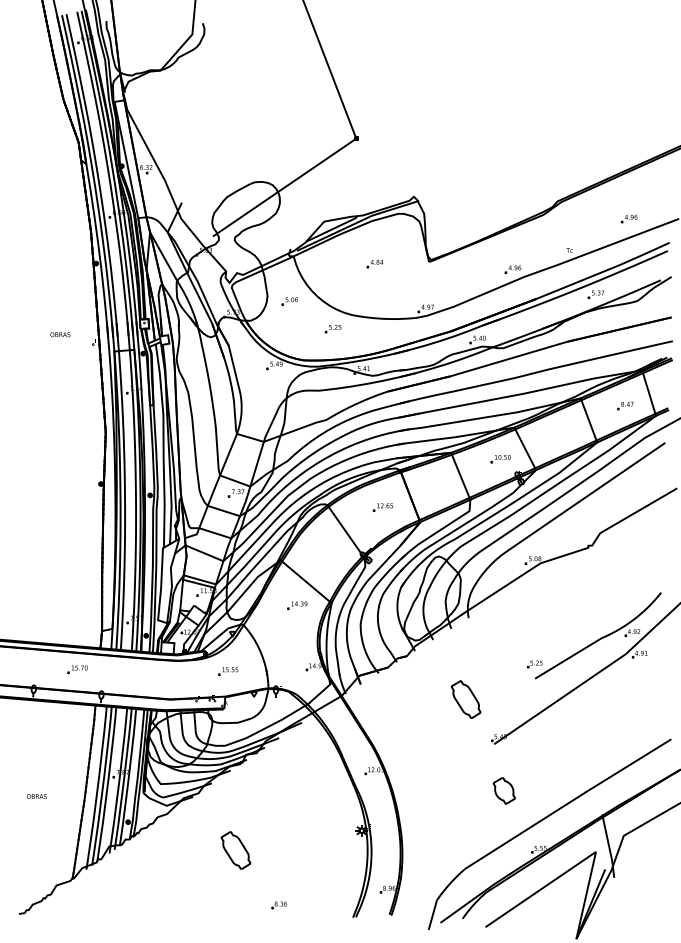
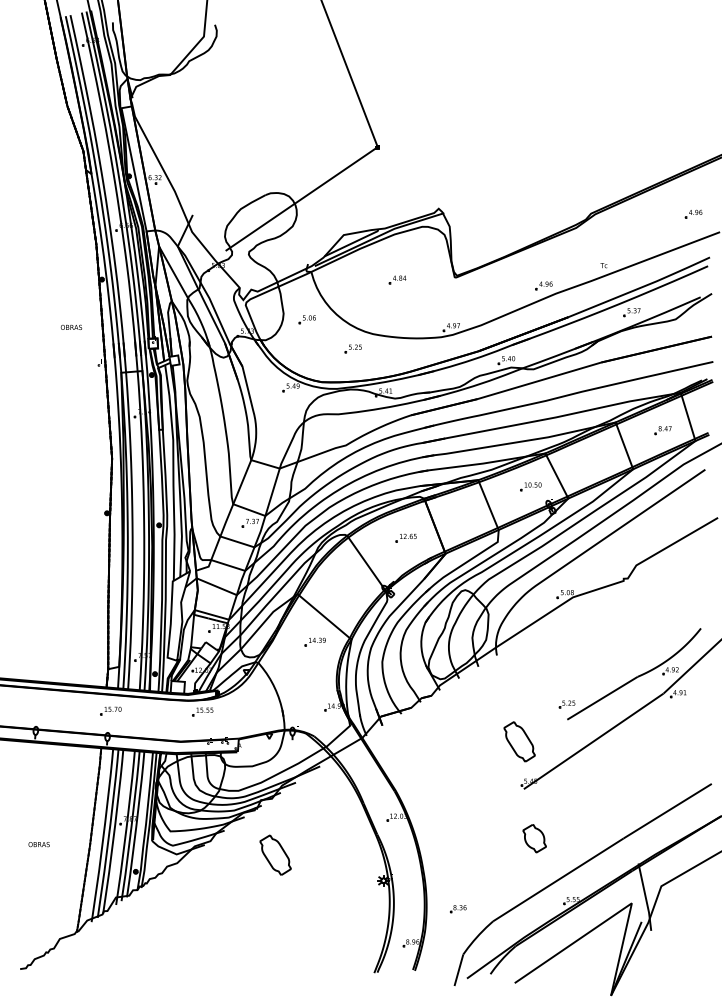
part: (628, 218) -> (692, 213), moved
text: (60, 334) -> (71, 327), moved
part: (77, 669) -> (110, 710), moved
part: (228, 671) -> (203, 712), moved
curve: (472, 695) -> (526, 737), moved
curve: (229, 854) -> (268, 859), moved
part: (278, 905) -> (457, 909), moved

